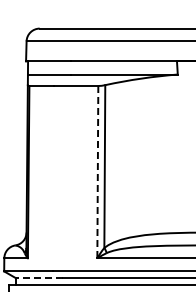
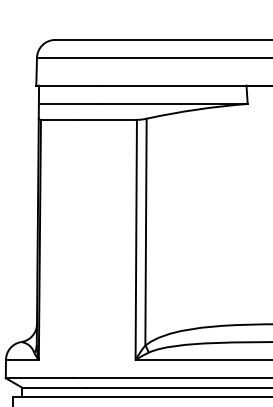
line: (97, 172) -> (135, 240), dashed -> solid
line: (39, 278) -> (54, 388), dashed -> solid

